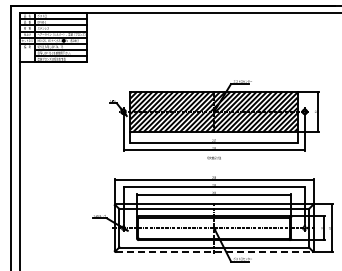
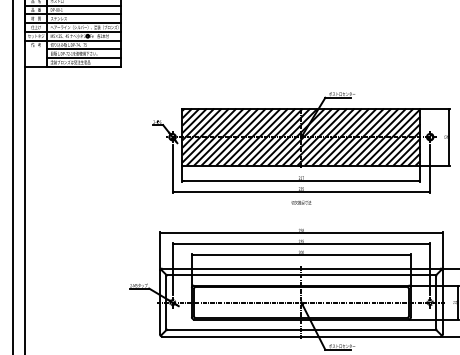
line: (214, 252) -> (301, 337), dashed -> solid

